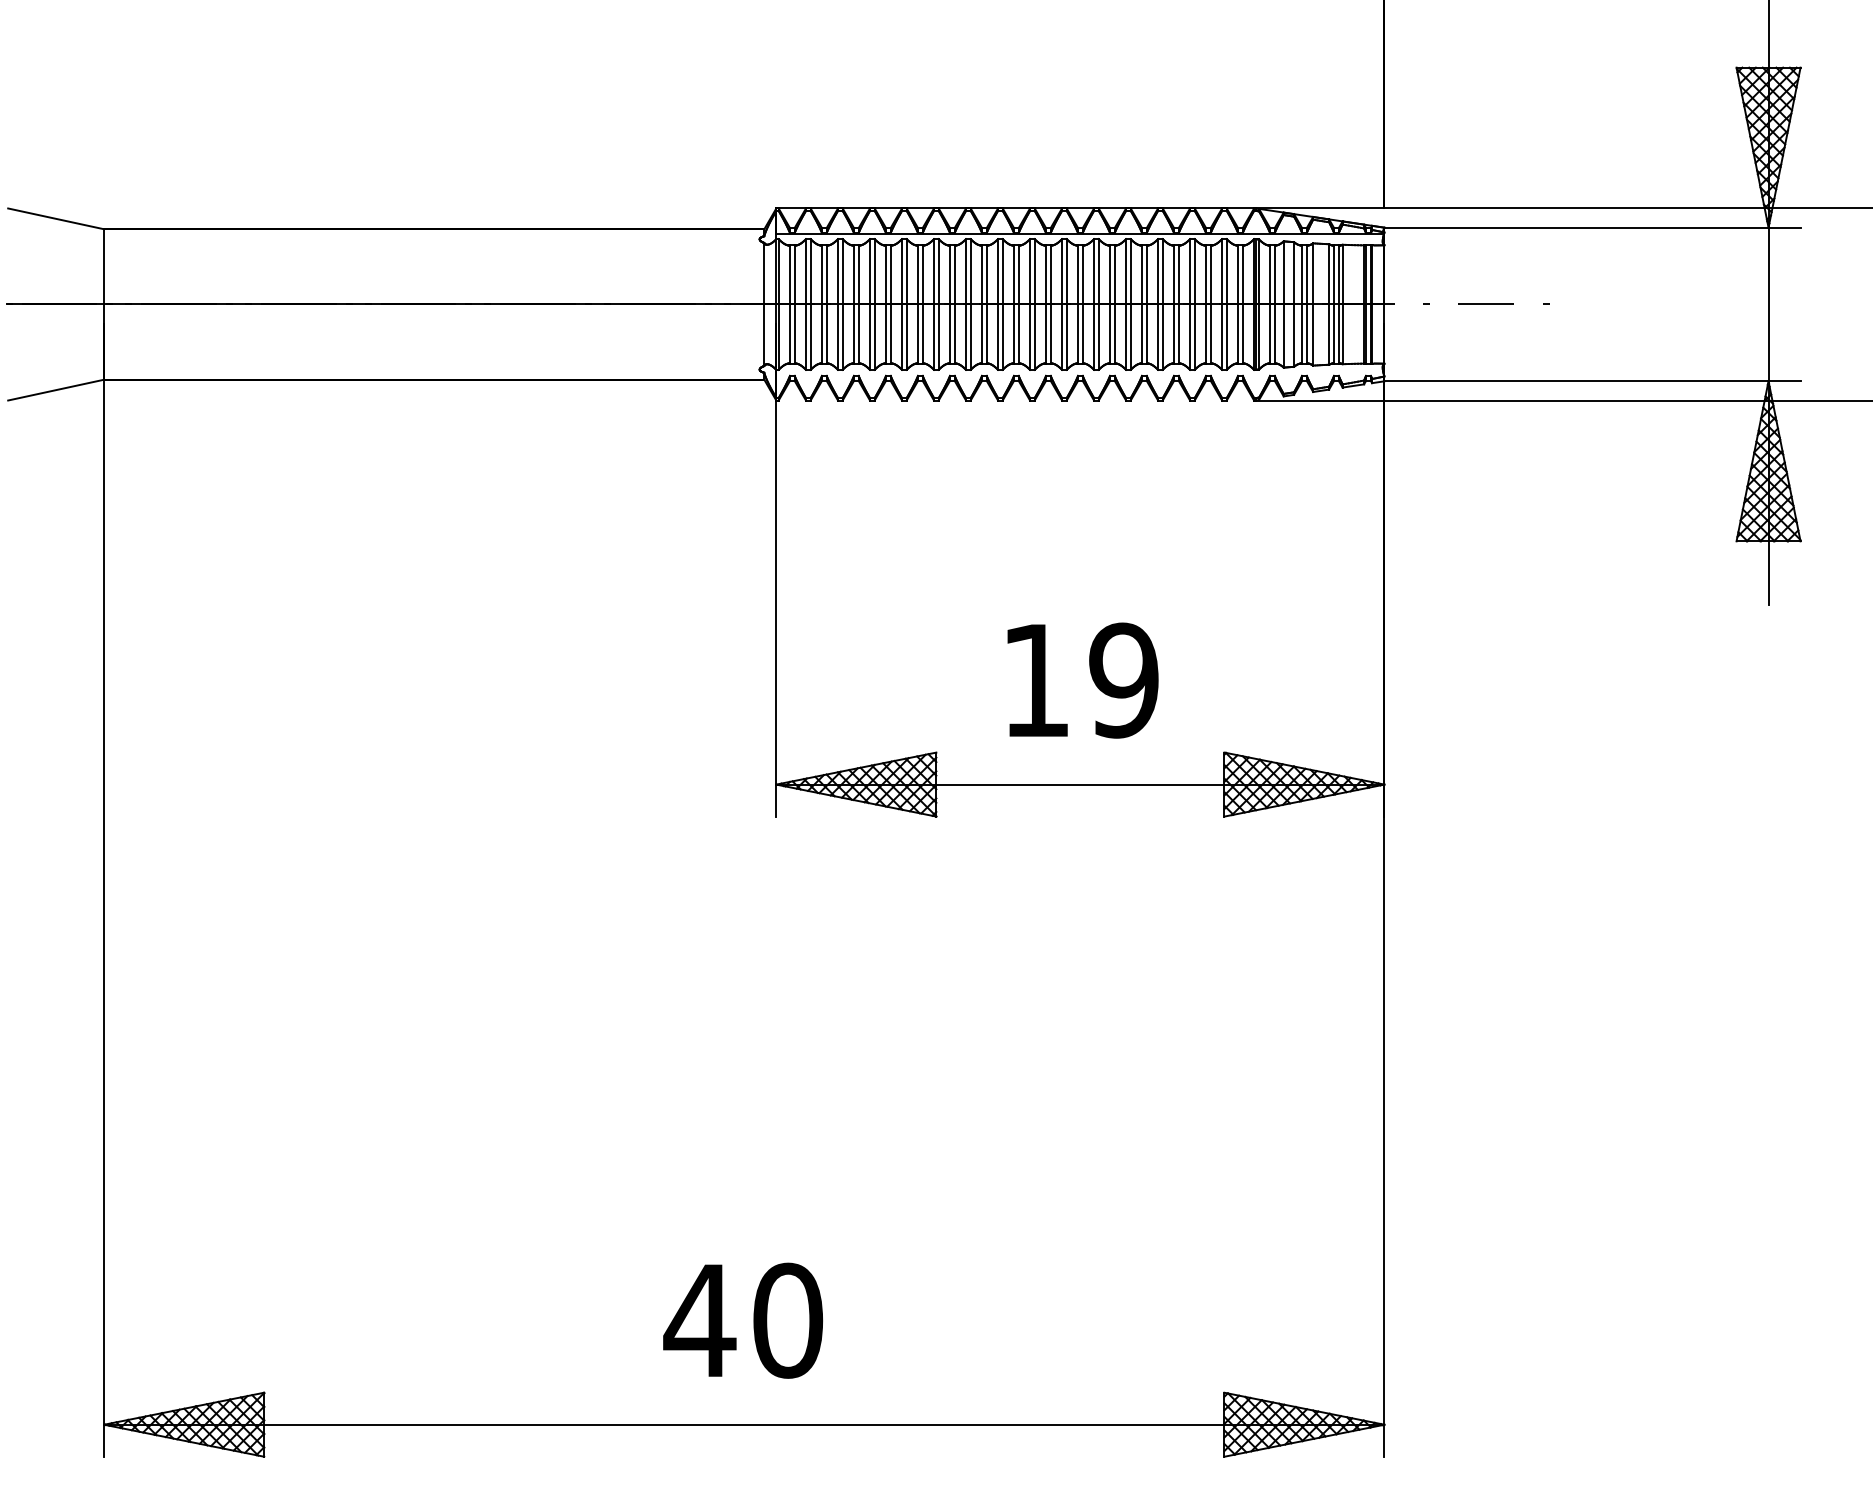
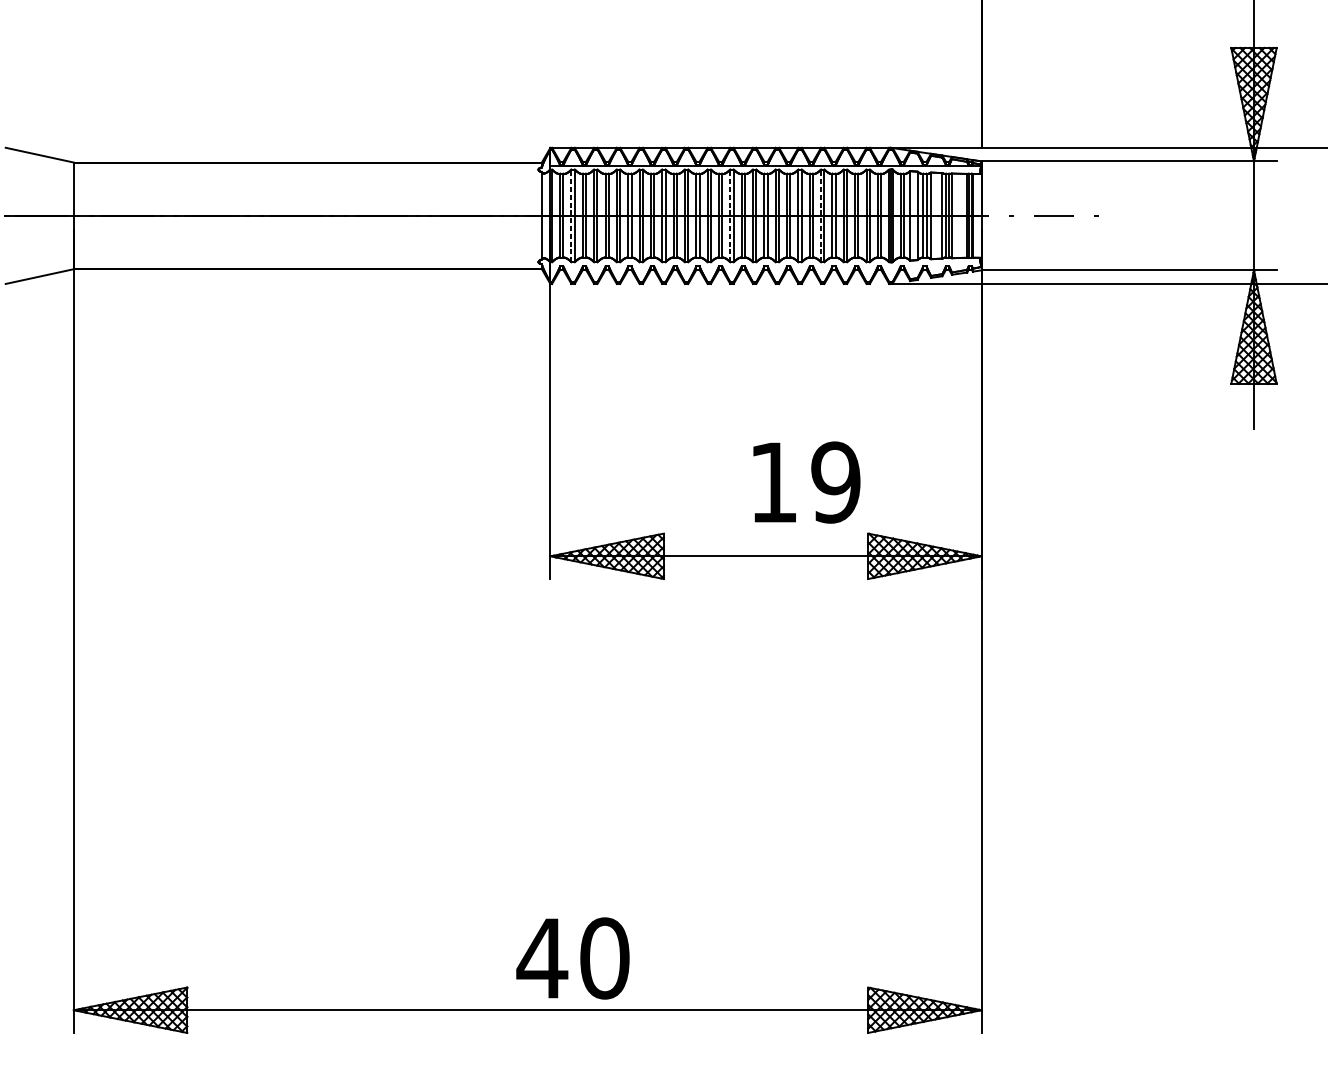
line: (806, 304) -> (571, 215), solid -> dashed
line: (1030, 304) -> (730, 215), solid -> dashed
line: (1158, 304) -> (821, 215), solid -> dashed
text: (1082, 680) -> (806, 482), moved
text: (742, 1320) -> (572, 958), moved

